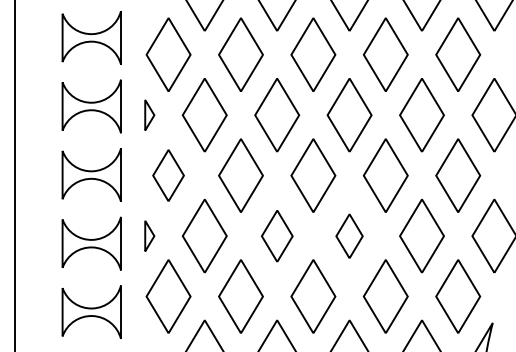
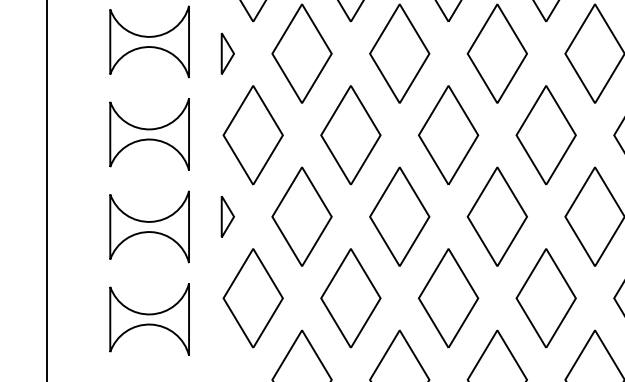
part: (168, 175) -> (253, 135), size x1.43
part: (277, 236) -> (400, 217), size x1.43
part: (349, 236) -> (497, 217), size x1.67

